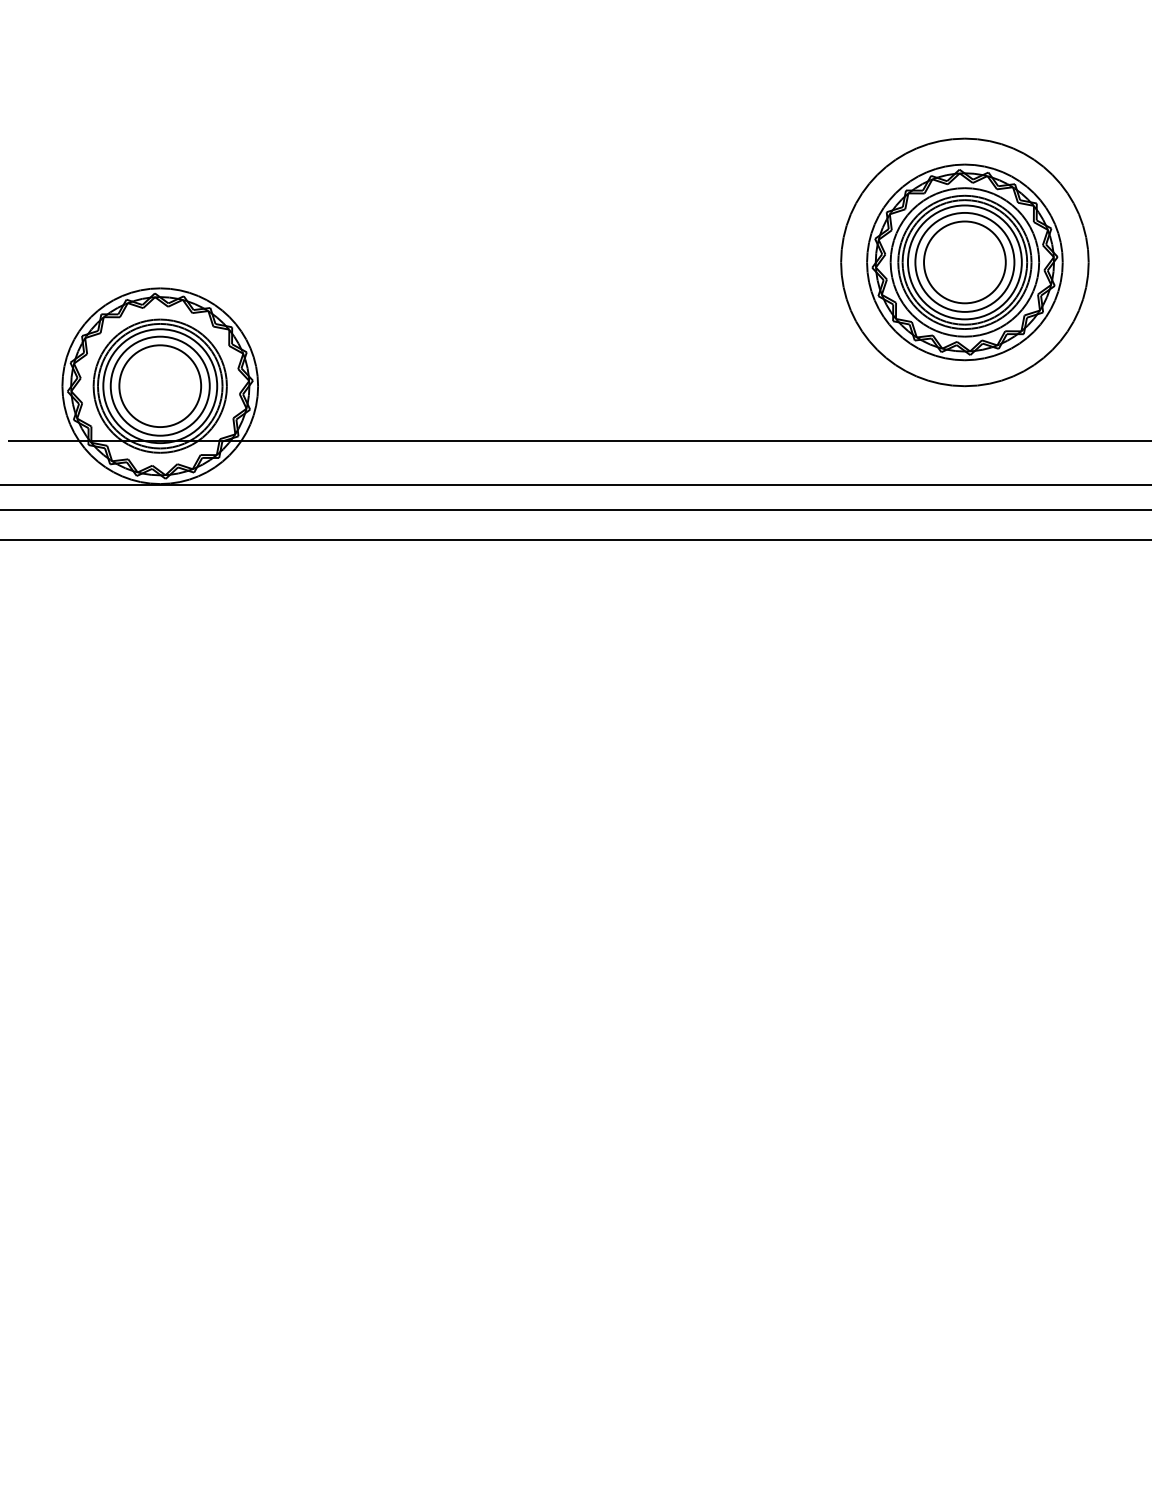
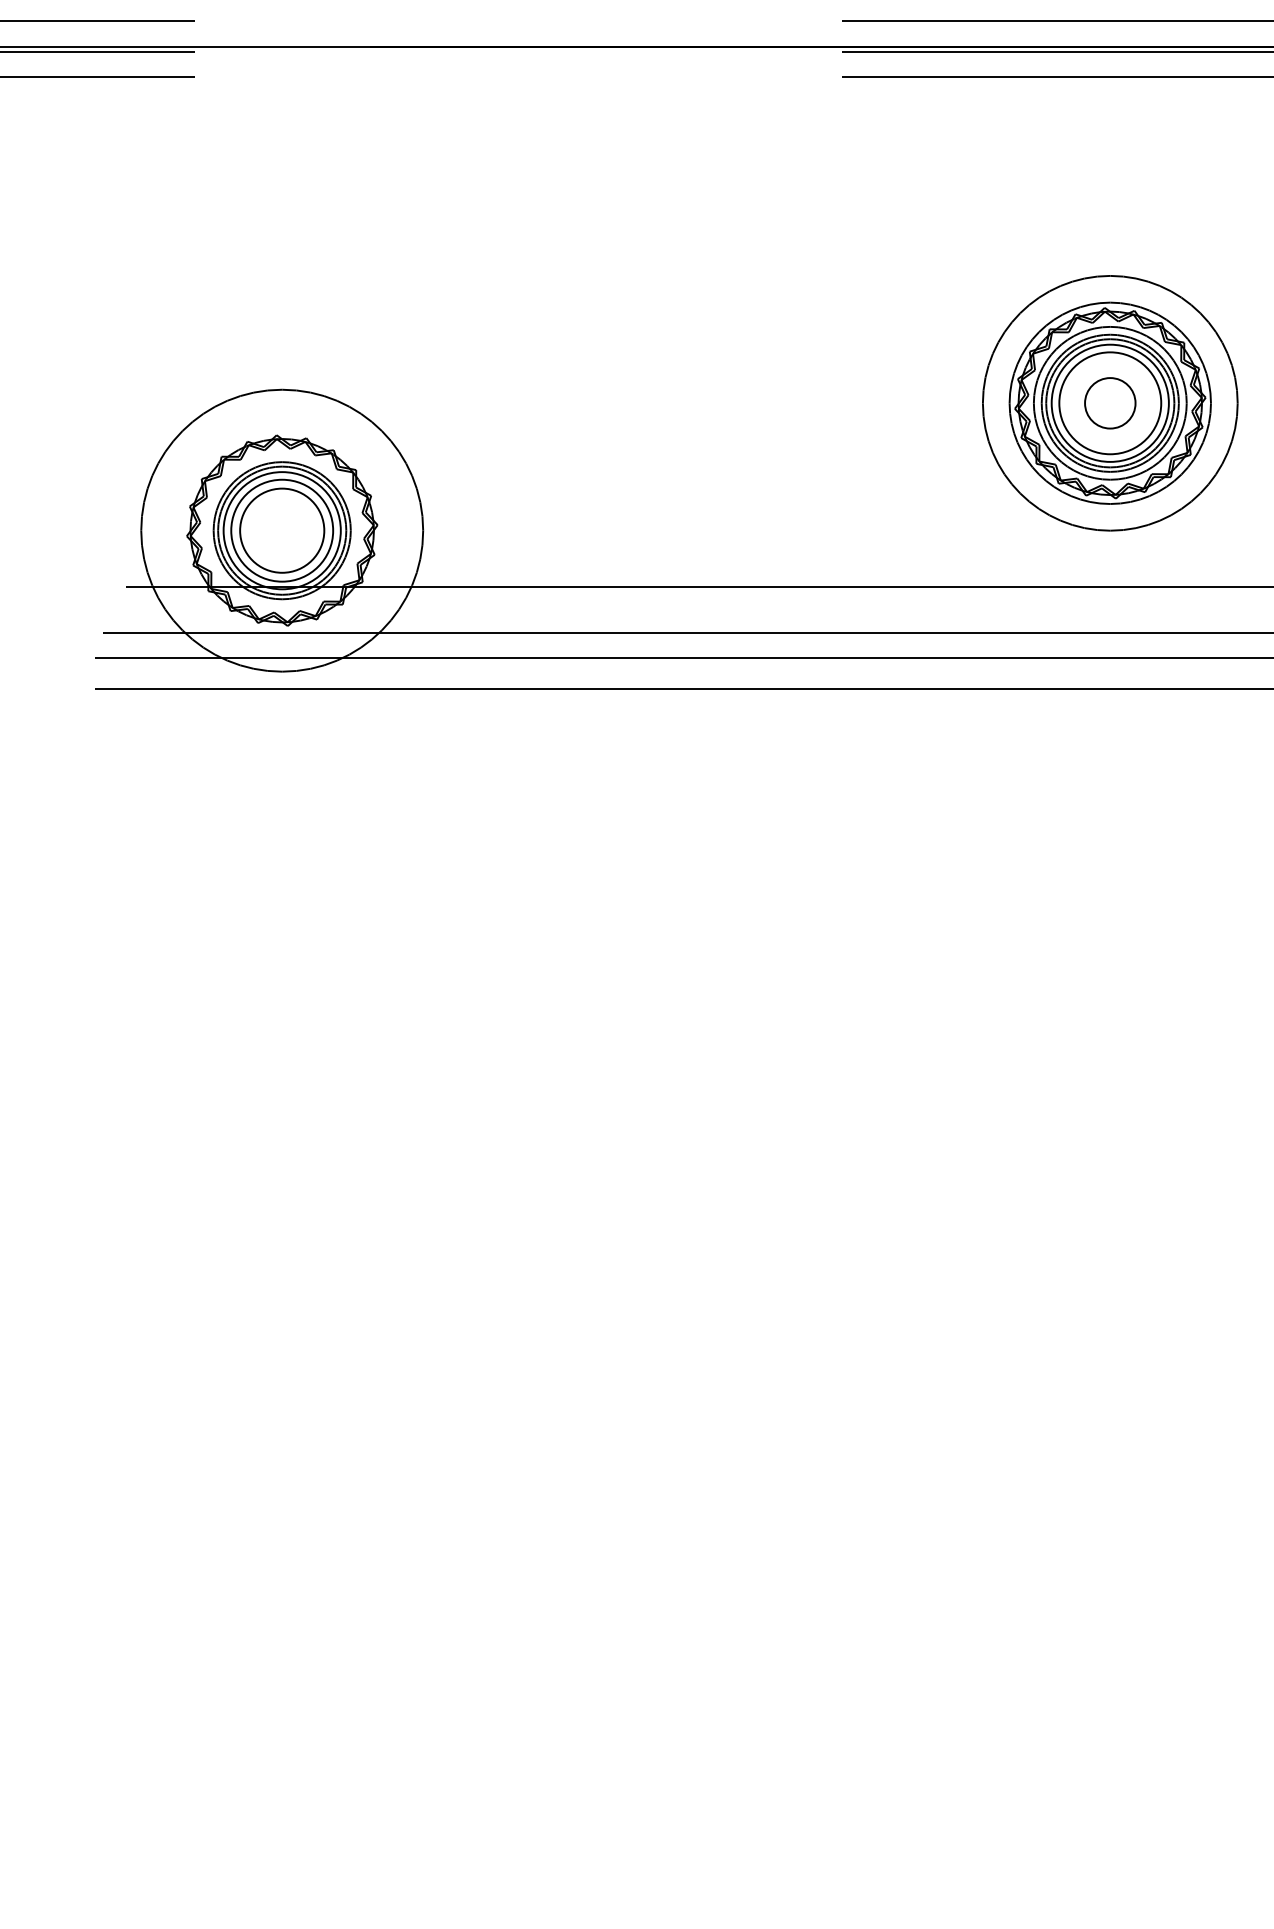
circle: (965, 262) -> (1110, 403), size x0.6
circle: (159, 386) -> (281, 530), size x1.4

